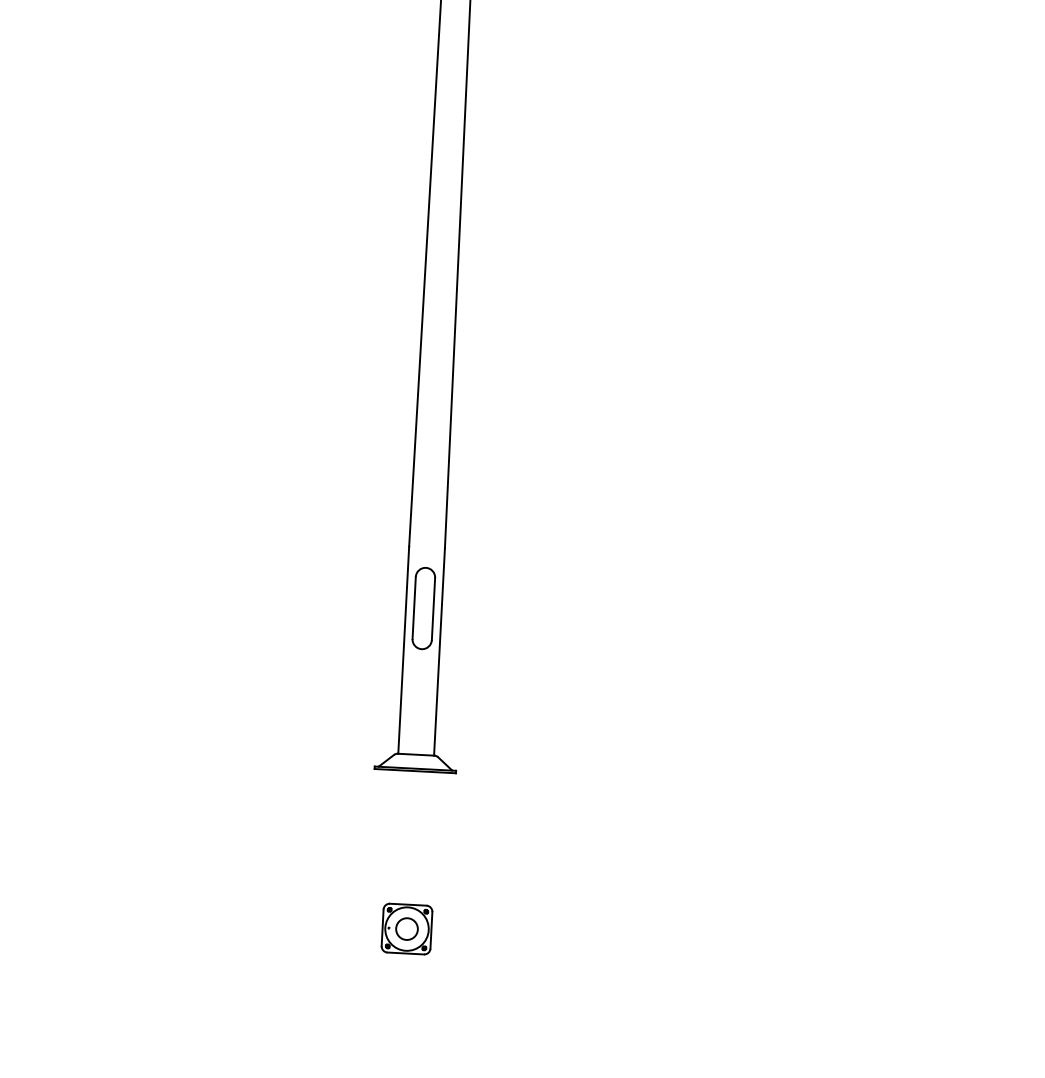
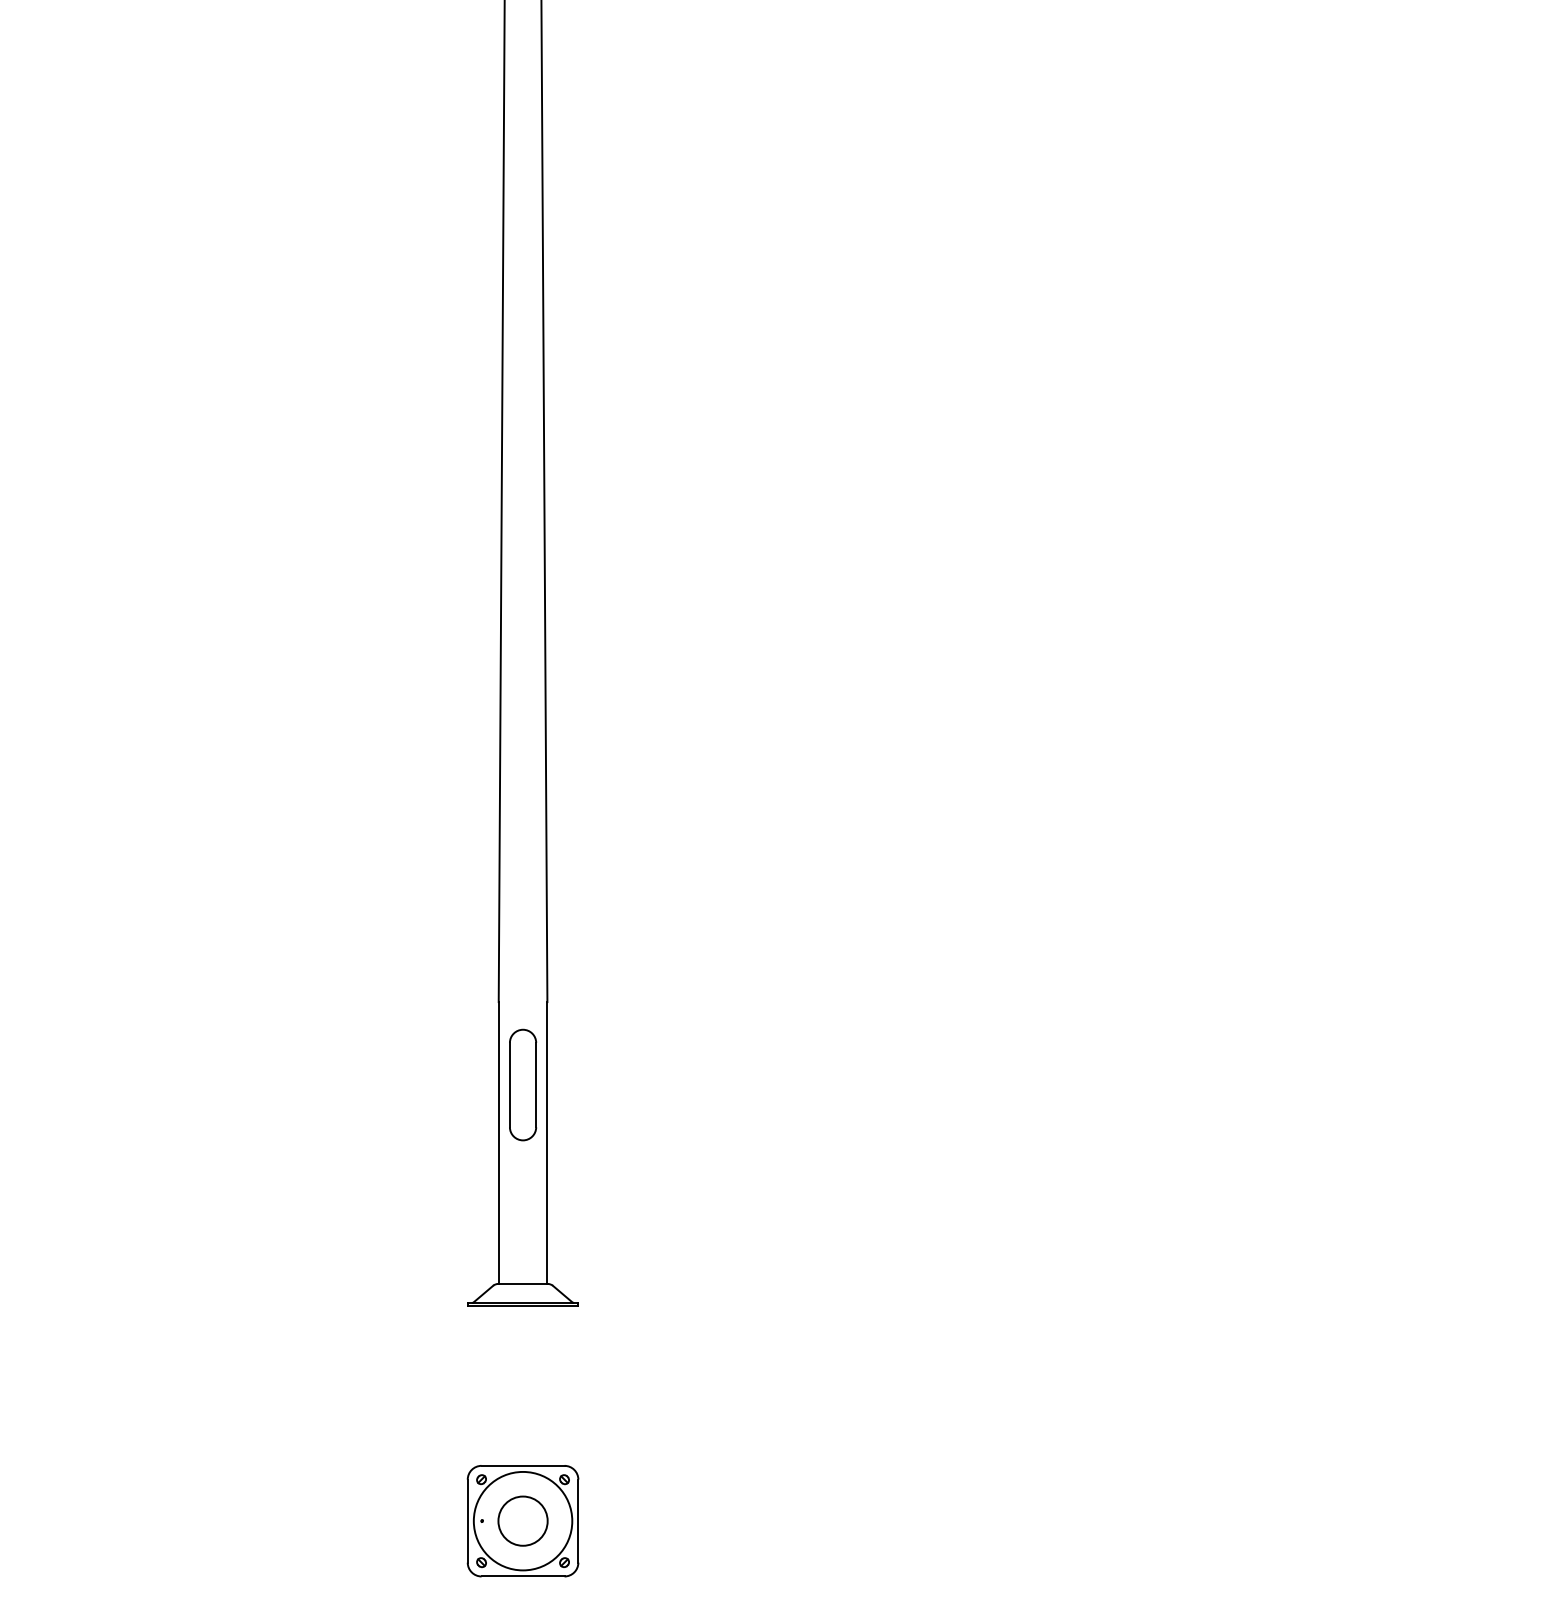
part: (406, 929) -> (522, 1521), size x1.67

